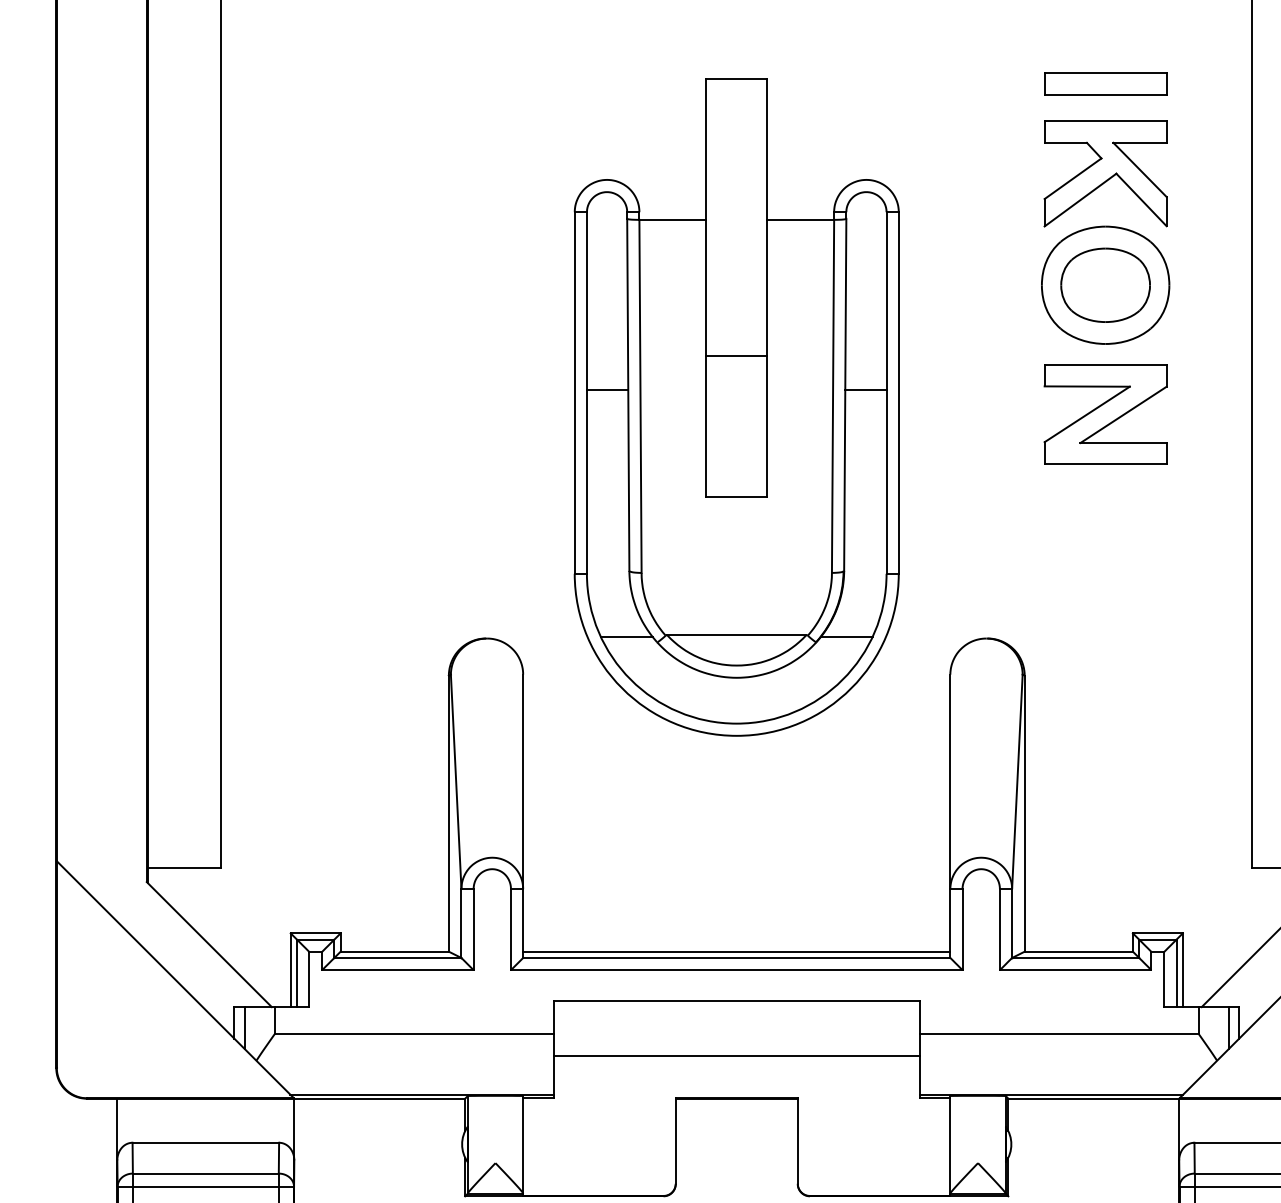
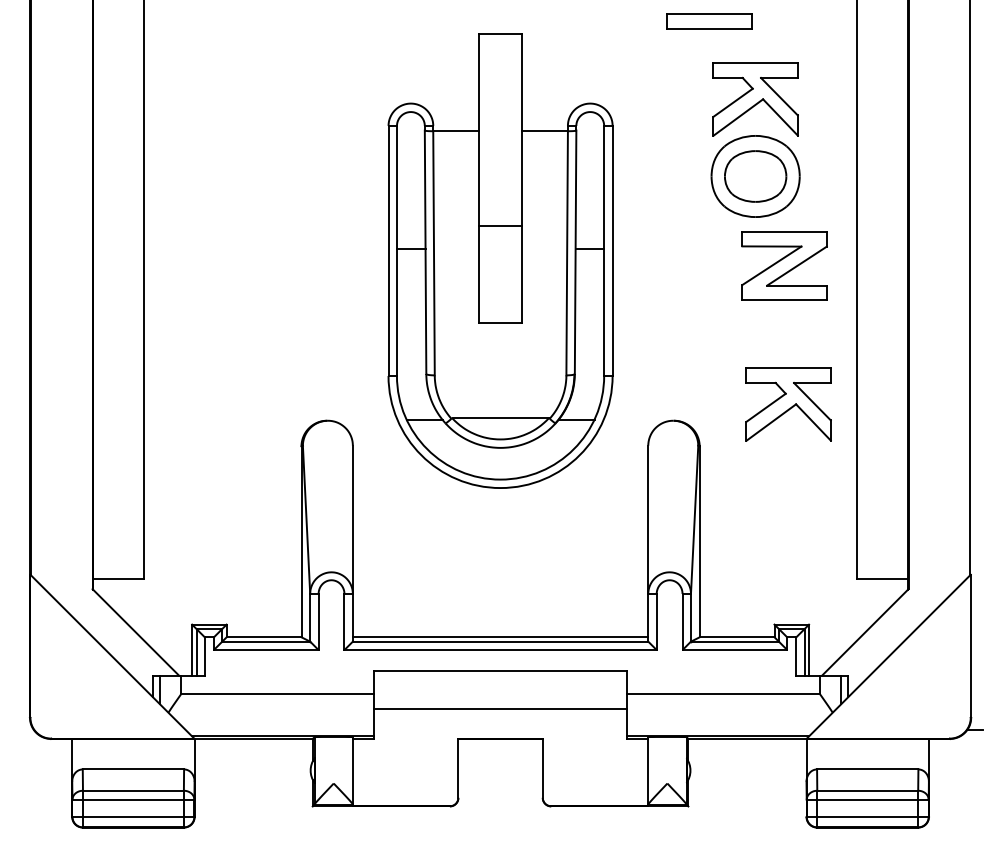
part: (1105, 84) -> (709, 21), moved
part: (1105, 414) -> (784, 265), moved
part: (1153, 615) -> (788, 404), added

